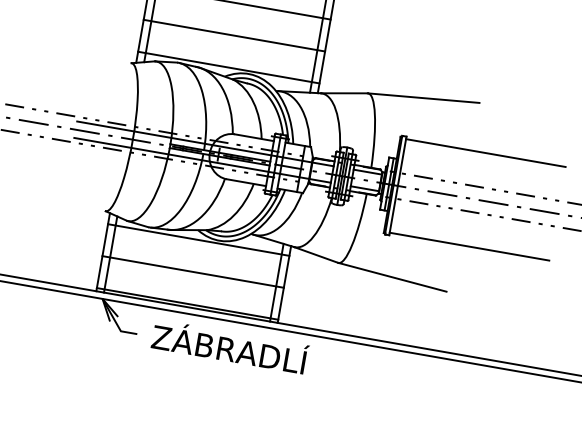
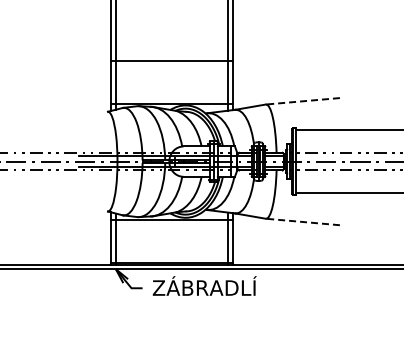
line: (233, 36) -> (171, 82), removed
line: (423, 98) -> (302, 101), solid -> dashed
line: (192, 272) -> (171, 241), removed
line: (391, 276) -> (302, 221), solid -> dashed

